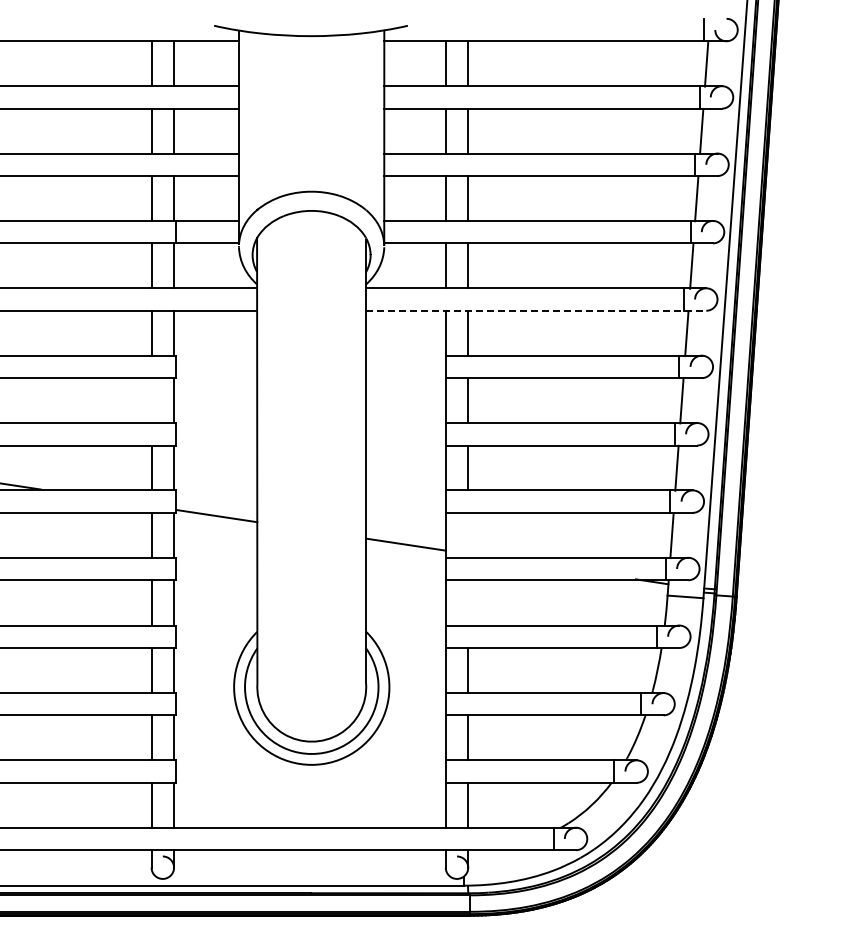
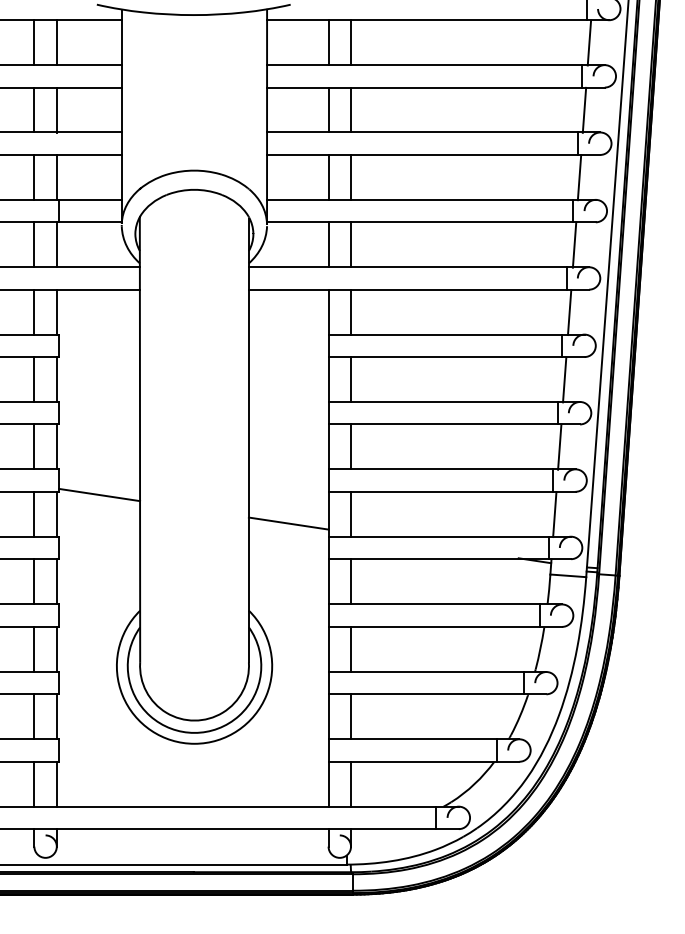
line: (536, 310) -> (419, 289), dashed -> solid
line: (151, 400) -> (34, 379), added
line: (468, 534) -> (351, 513), added
line: (468, 602) -> (351, 581), added

